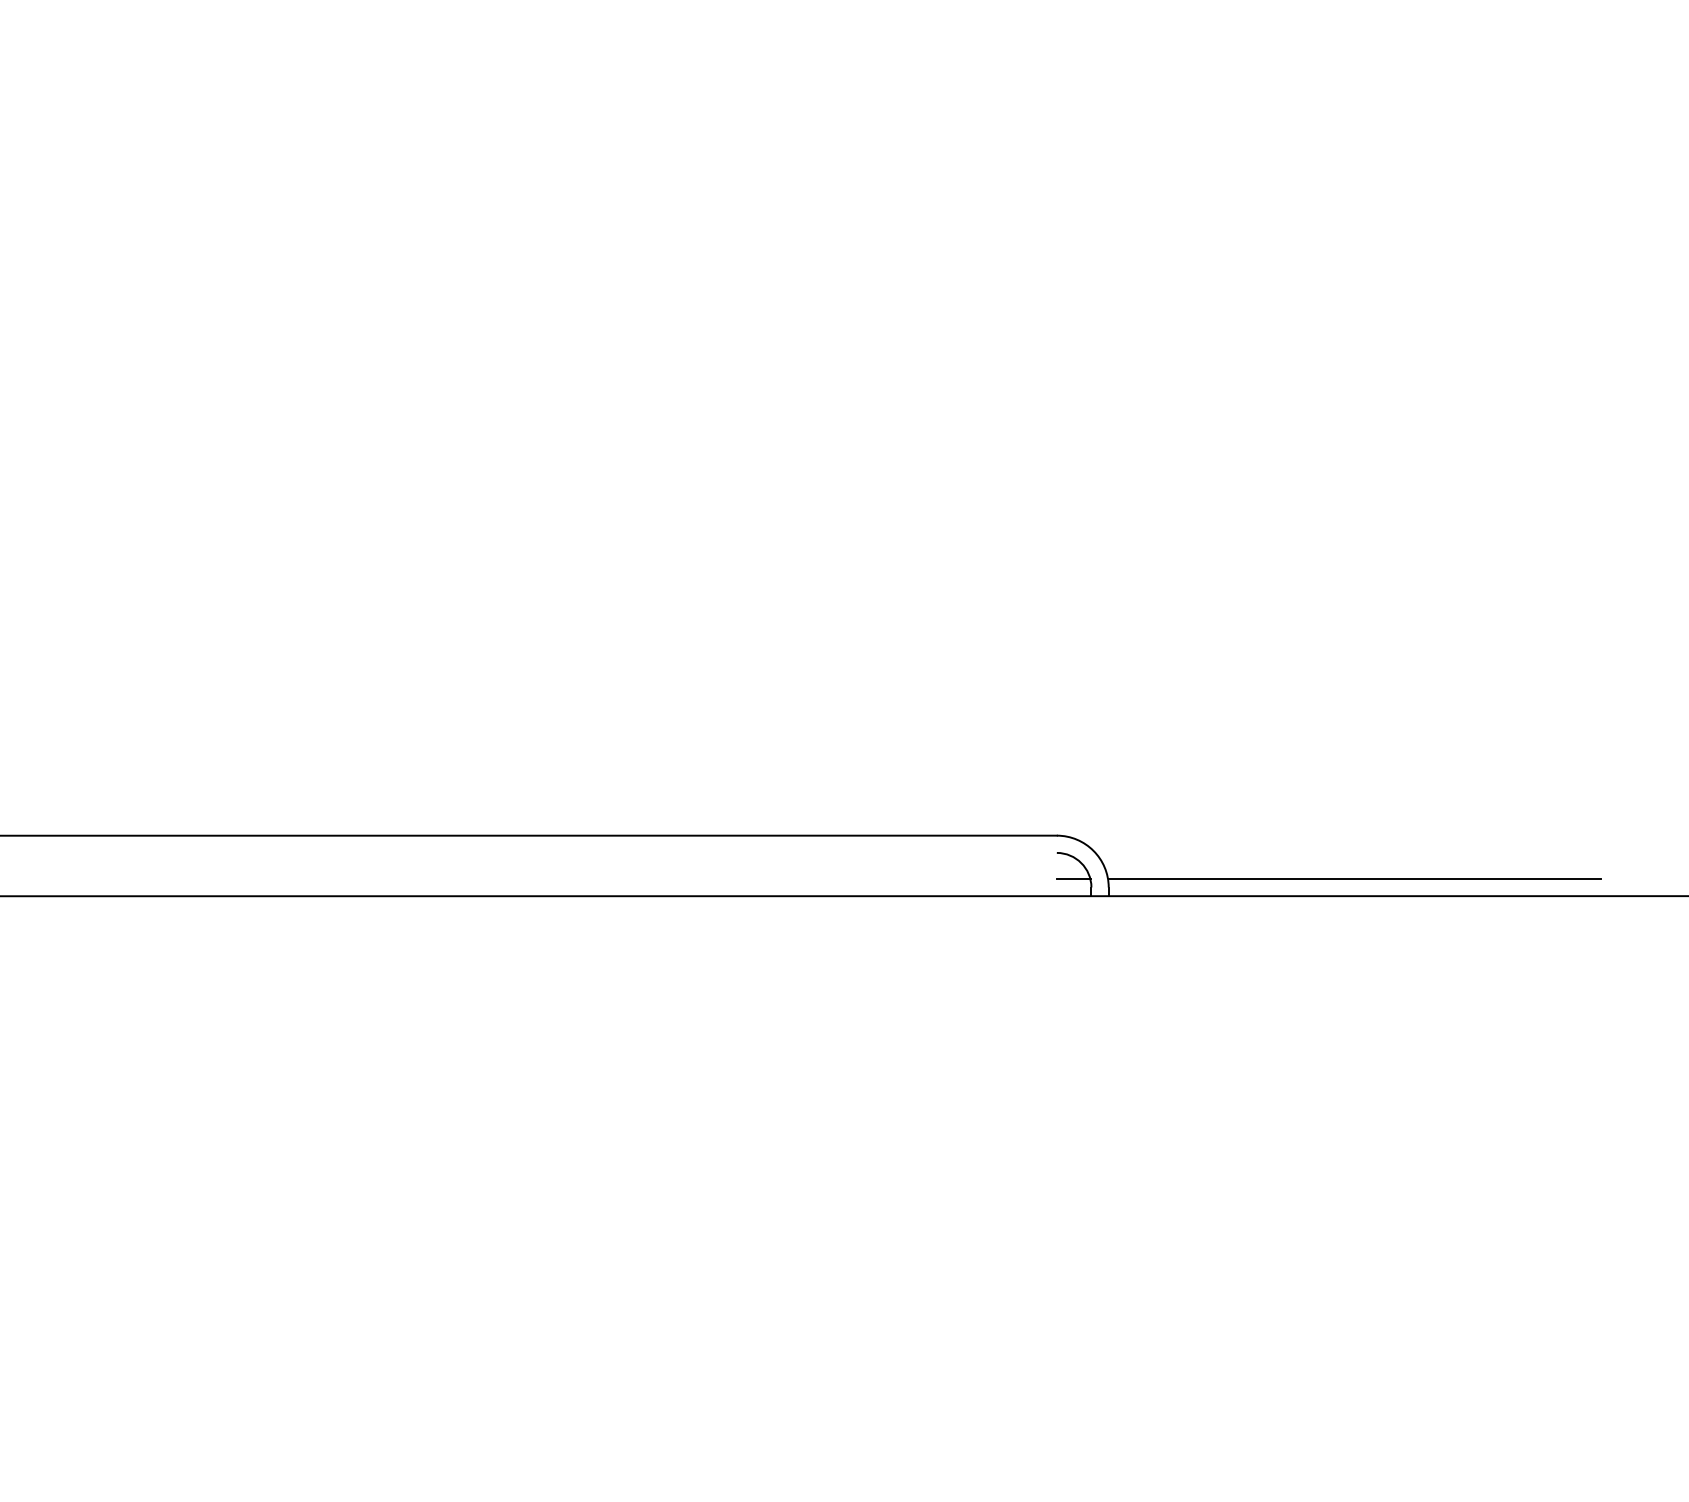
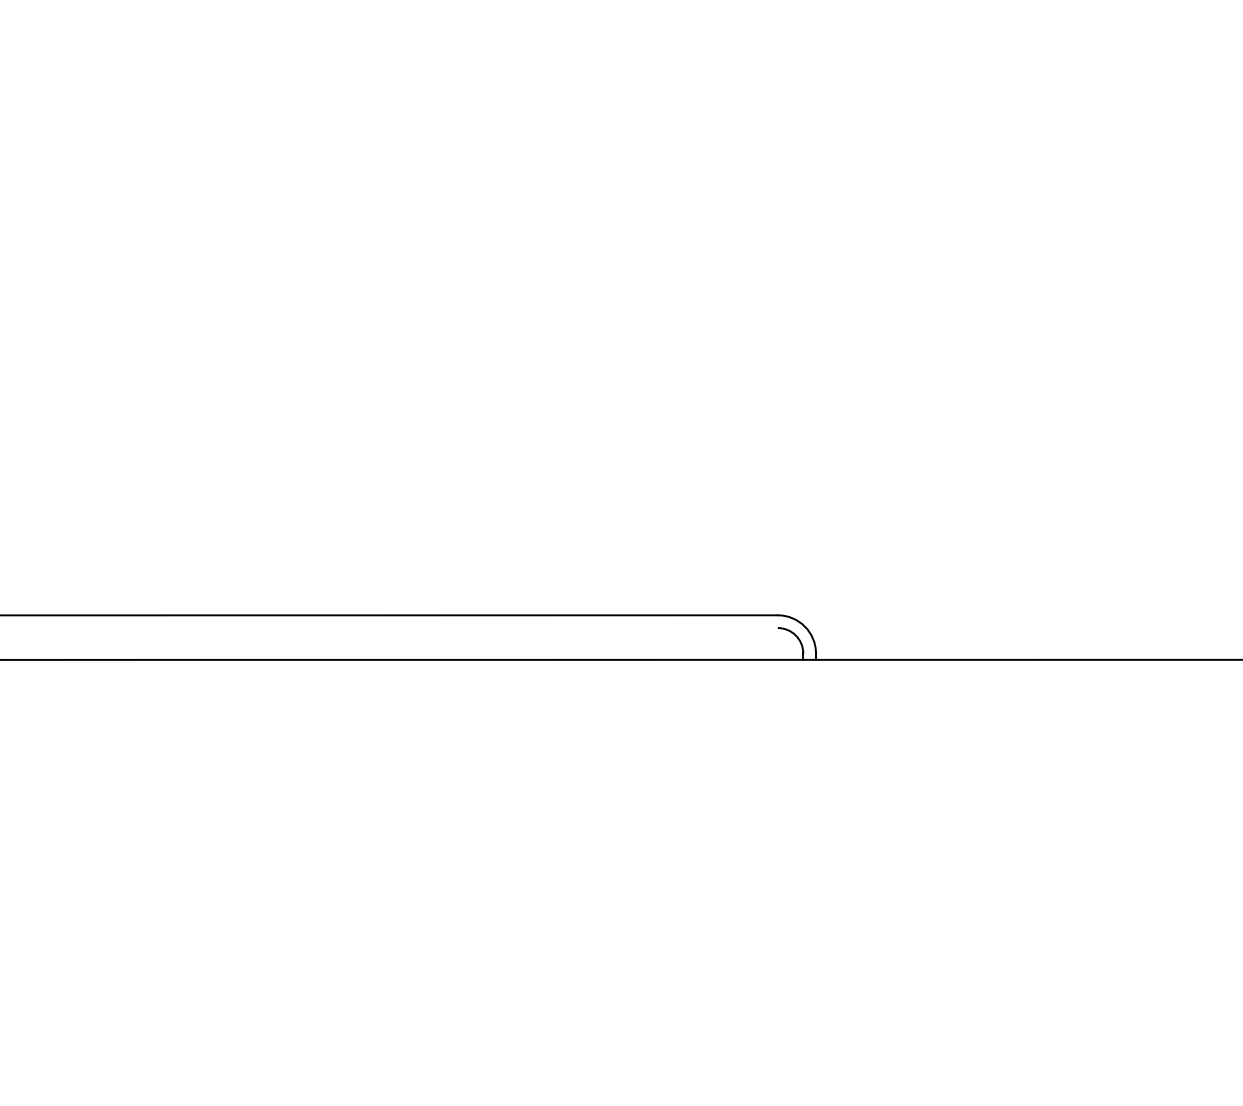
line: (1073, 878) -> (790, 646), removed
line: (1354, 878) -> (996, 646), removed

